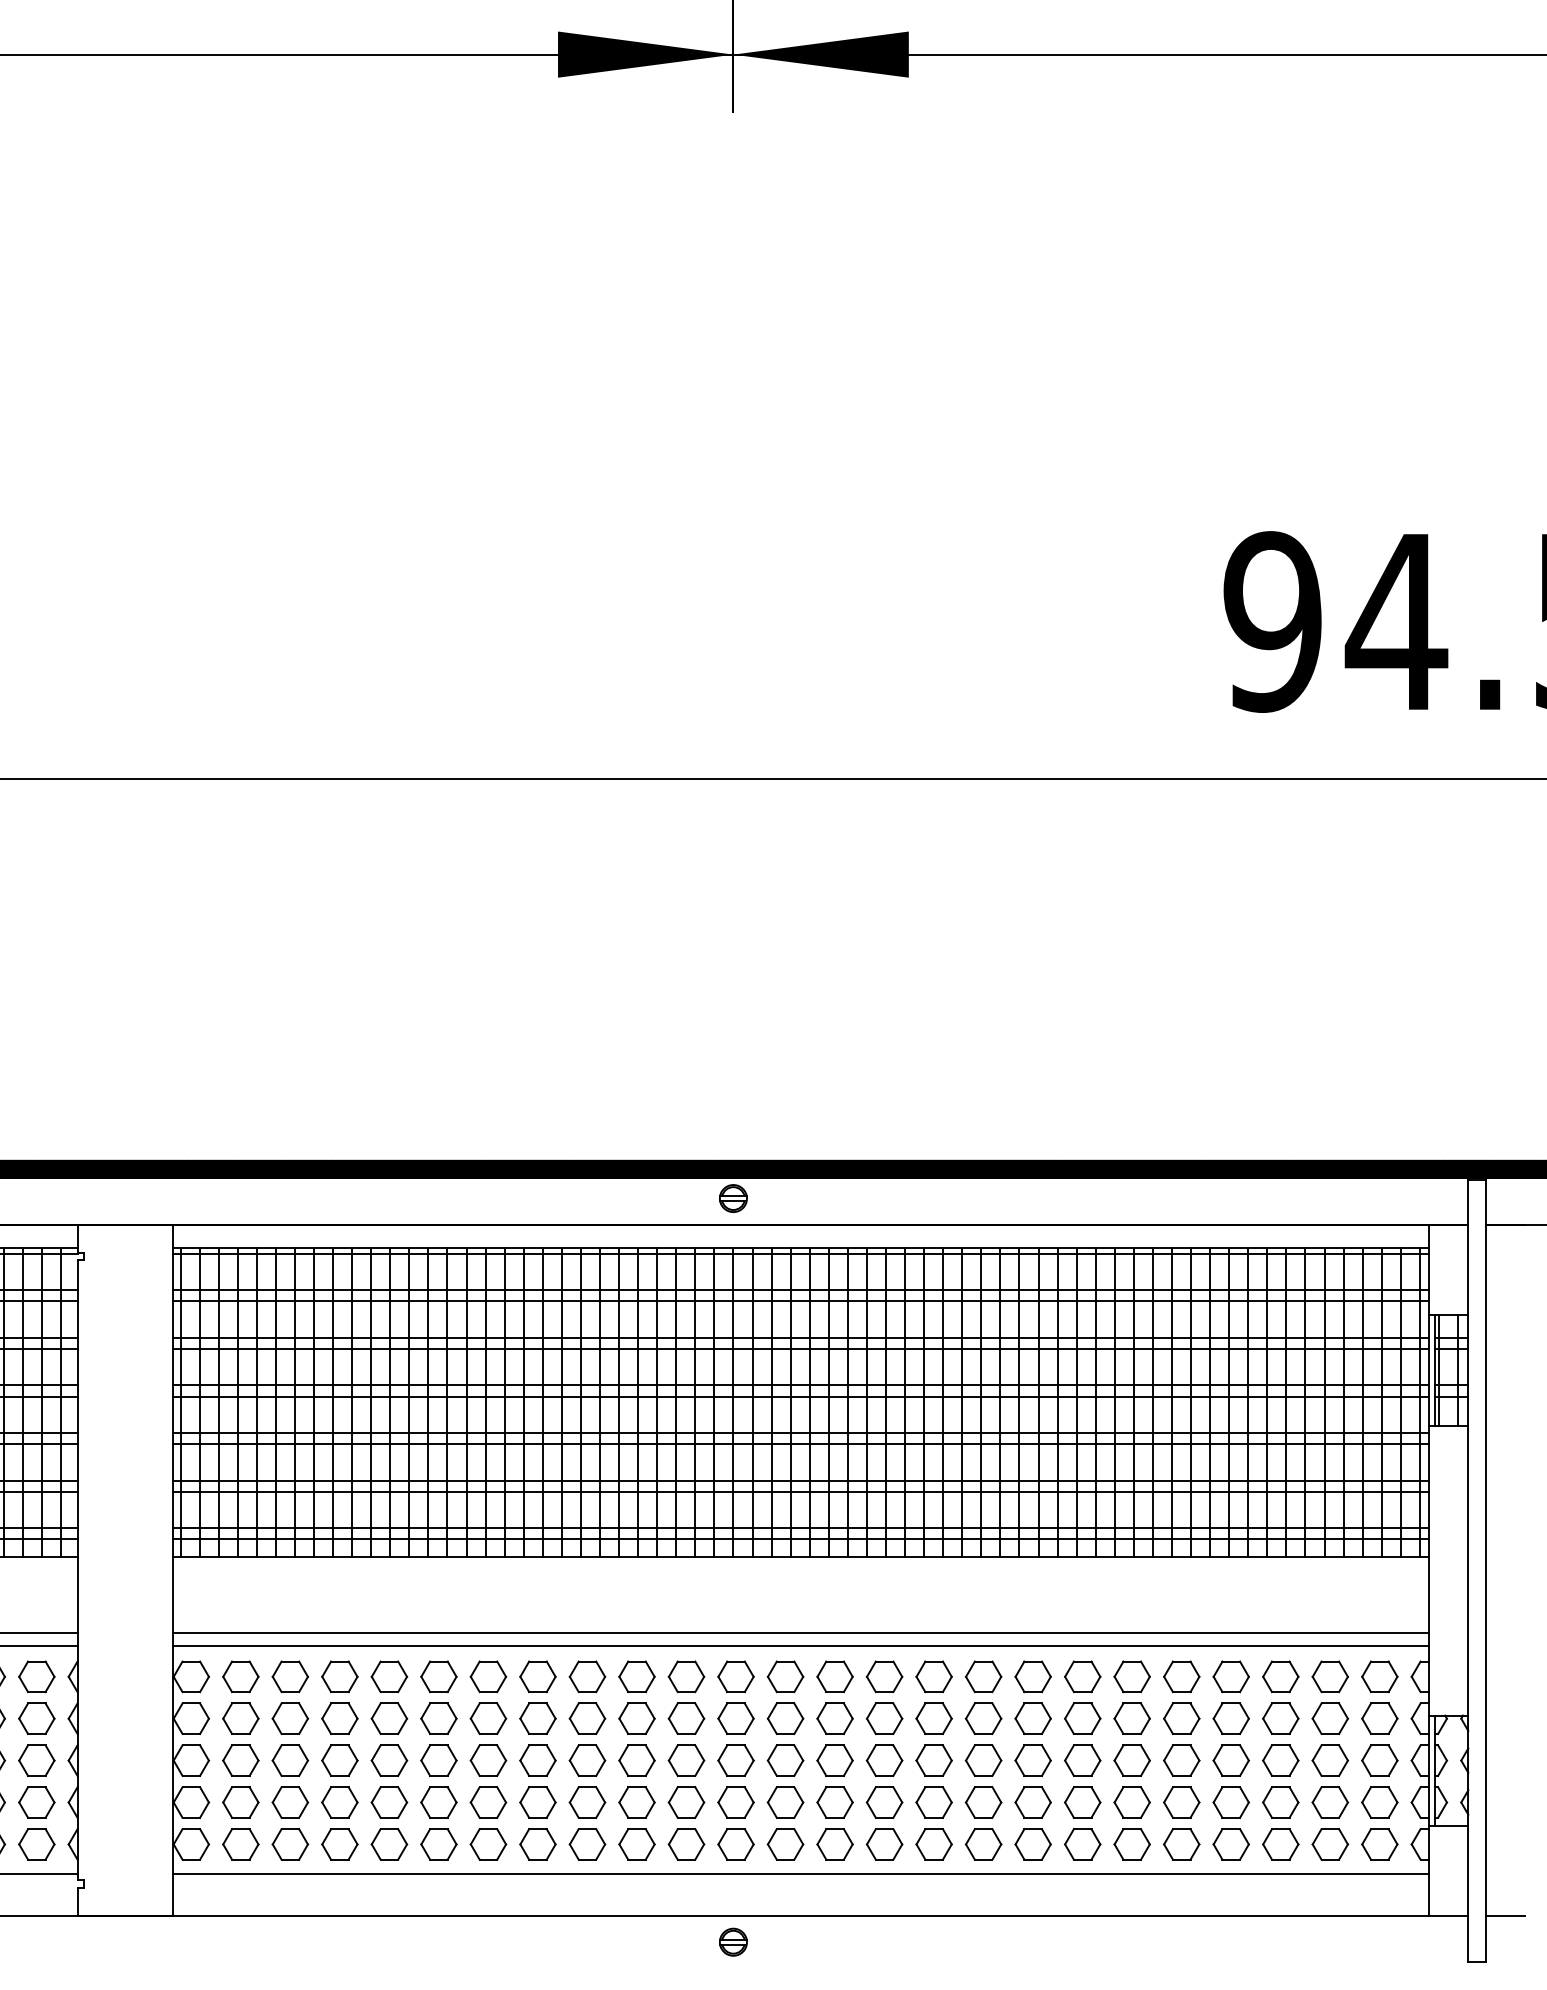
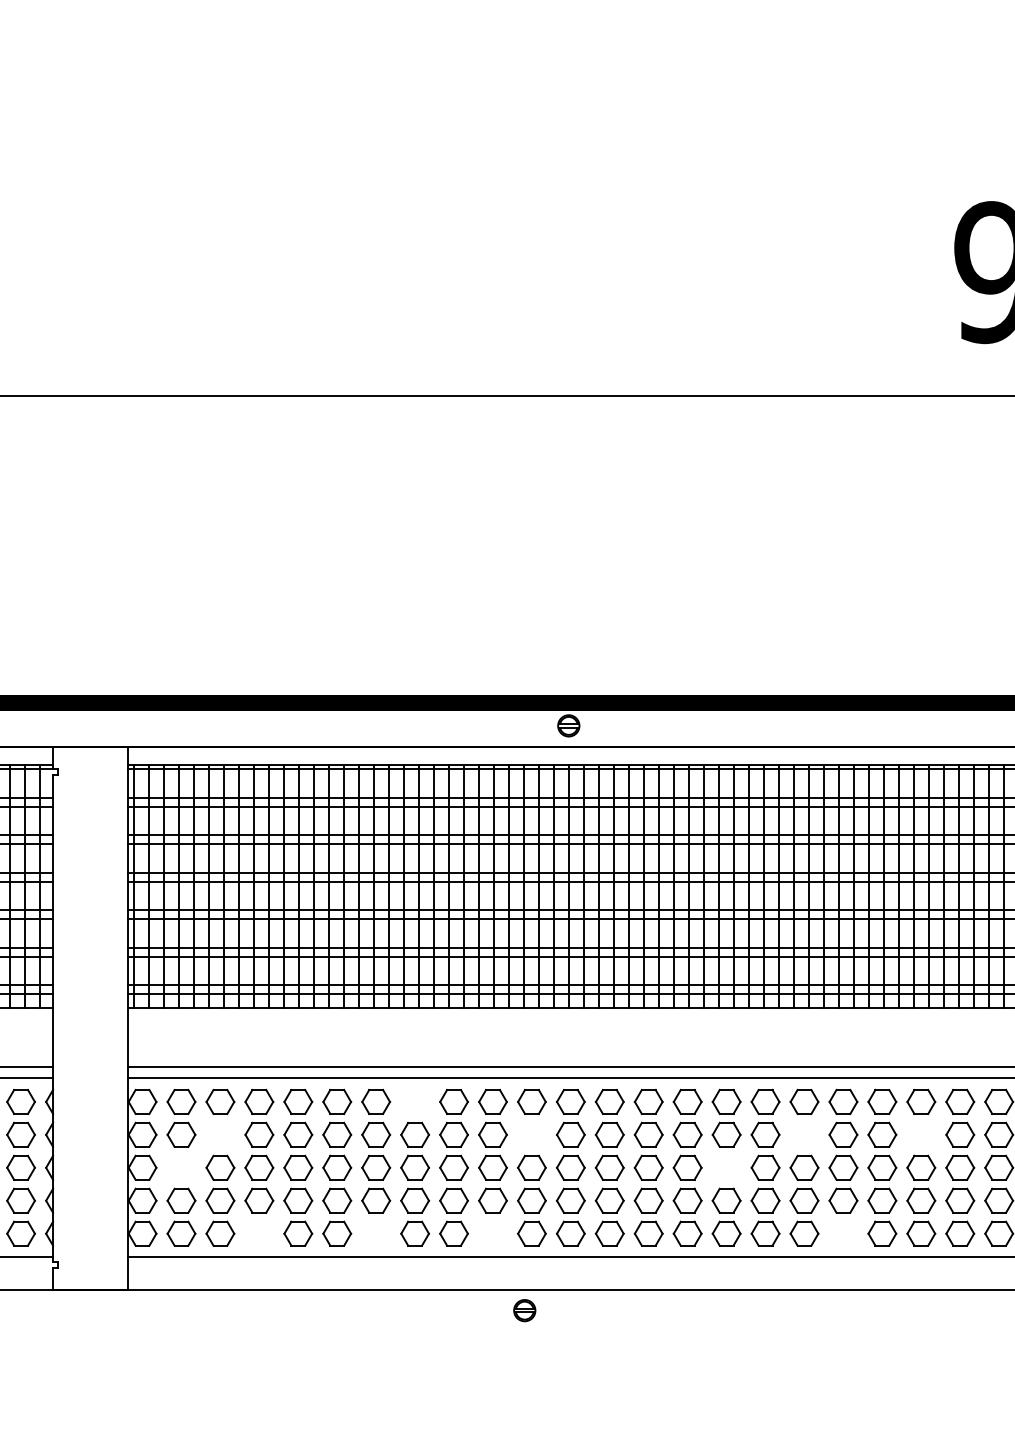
part: (537, 1676) -> (414, 1101), removed
part: (290, 1718) -> (220, 1134), removed
part: (686, 1718) -> (531, 1134), removed
part: (1032, 1718) -> (803, 1134), removed
part: (1181, 1718) -> (921, 1134), removed
part: (240, 1760) -> (181, 1167), removed
part: (933, 1760) -> (726, 1167), removed
part: (339, 1844) -> (259, 1233), removed
part: (488, 1844) -> (376, 1233), removed
part: (636, 1844) -> (492, 1233), removed
part: (1082, 1844) -> (843, 1233), removed
part: (733, 1941) -> (524, 1310), moved

